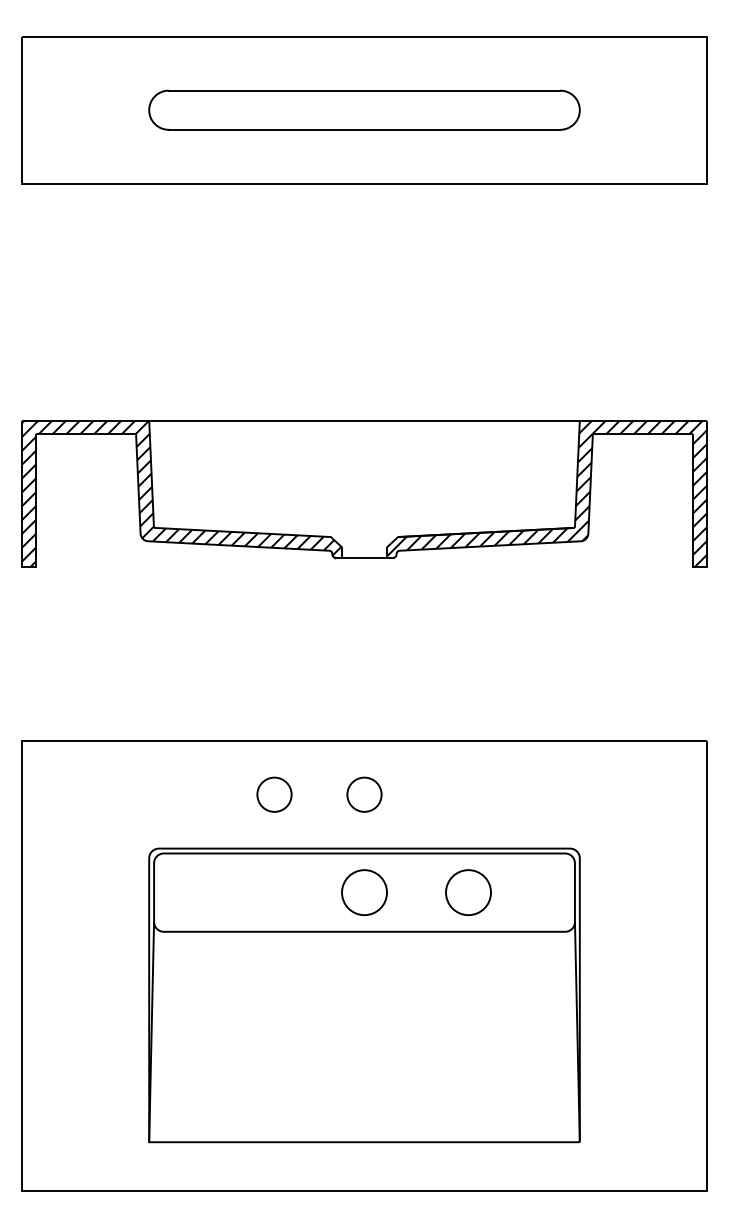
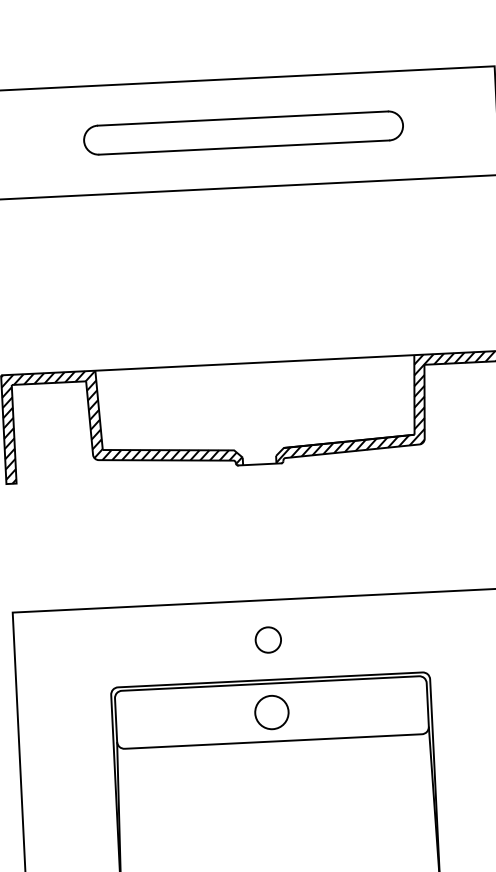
circle: (274, 794) -> (201, 643), removed
circle: (468, 892) -> (348, 708), removed

